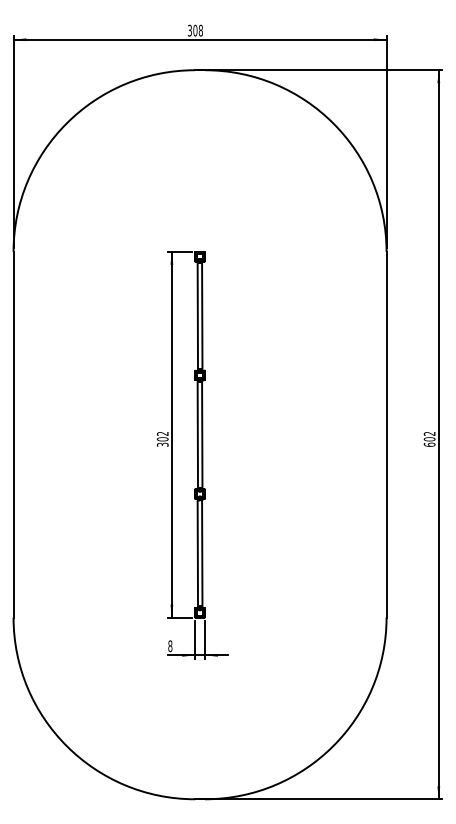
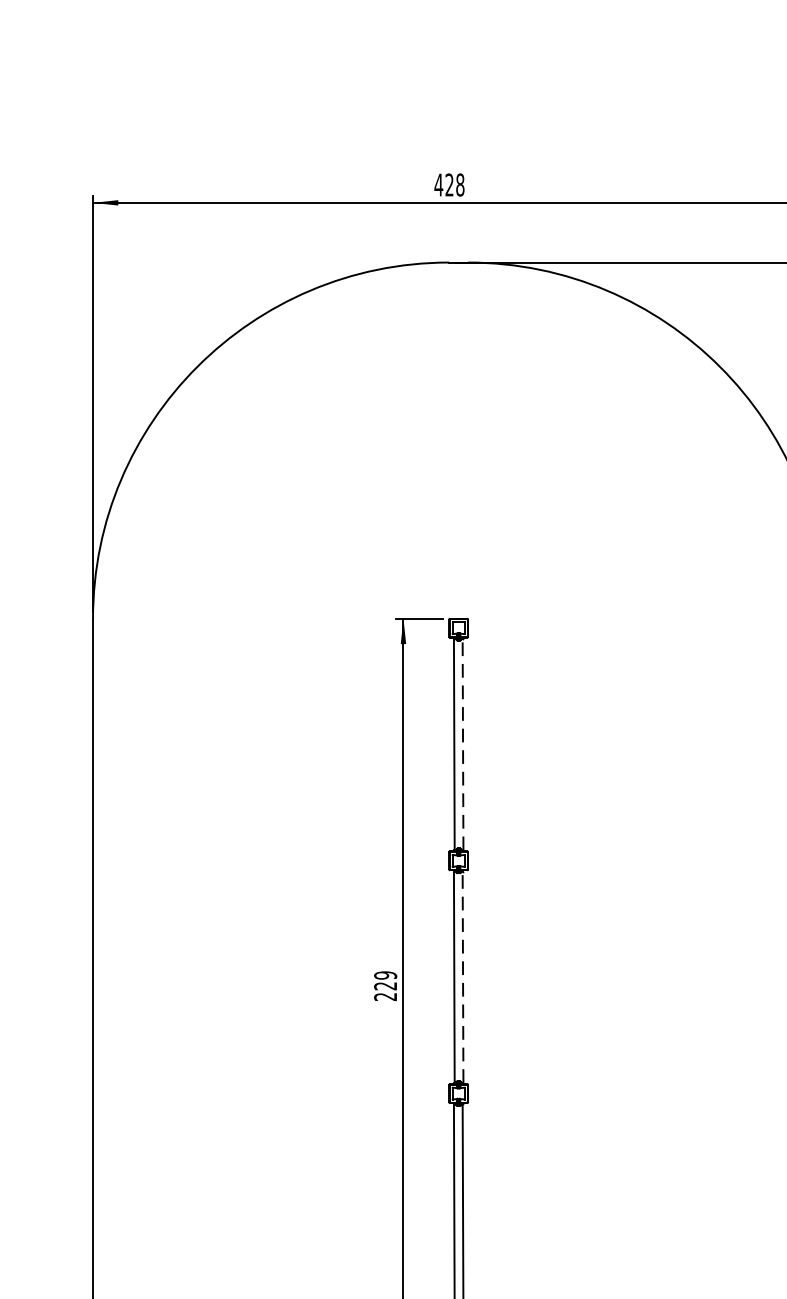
text: (192, 30) -> (443, 184), 308 -> 428
line: (202, 316) -> (463, 745), solid -> dashed
line: (202, 434) -> (463, 976), solid -> dashed
text: (162, 438) -> (385, 984), 302 -> 229

